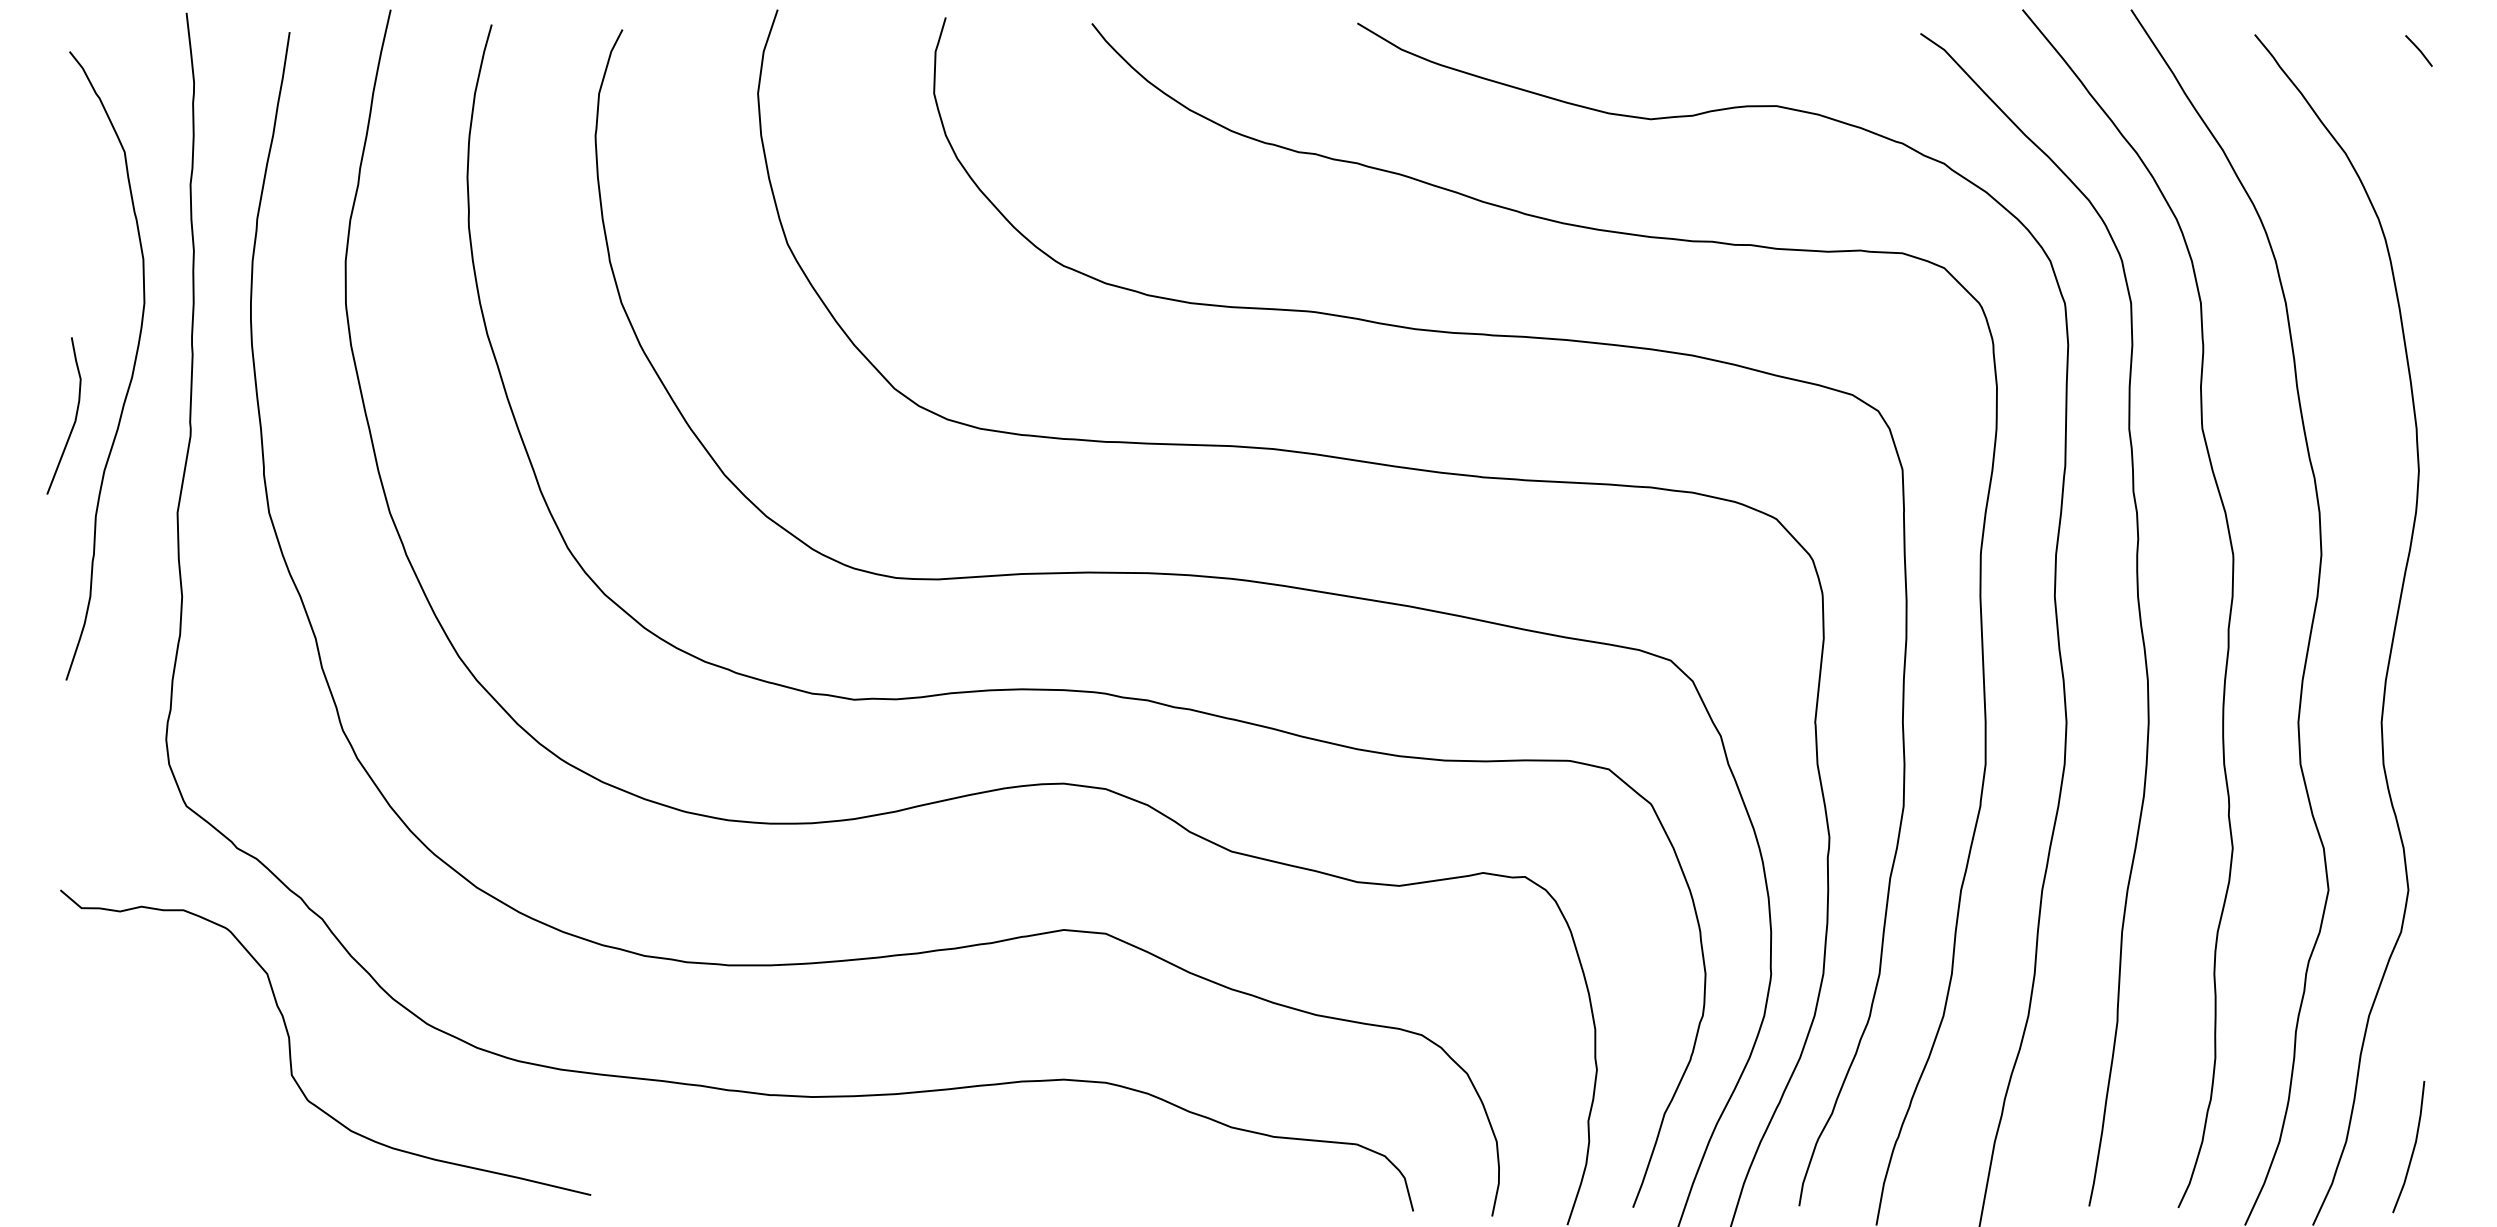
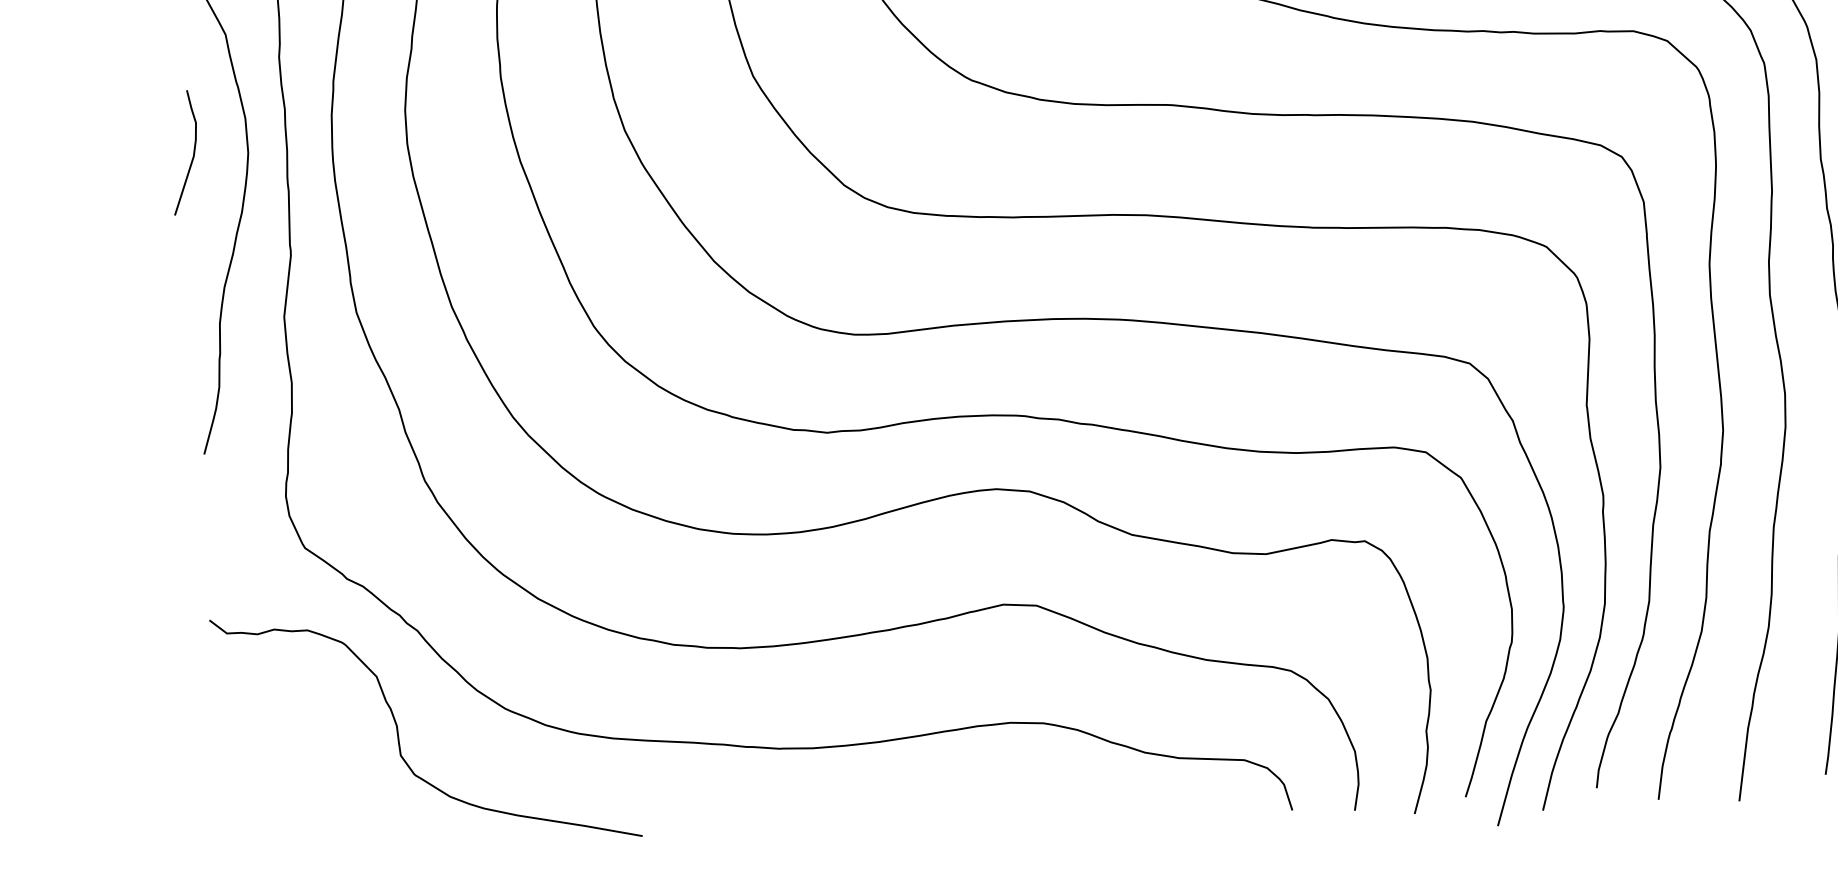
curve: (74, 419) -> (192, 154), moved

